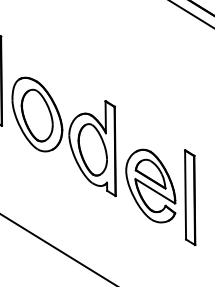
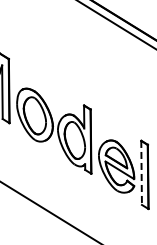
line: (185, 194) -> (141, 172), solid -> dashed

